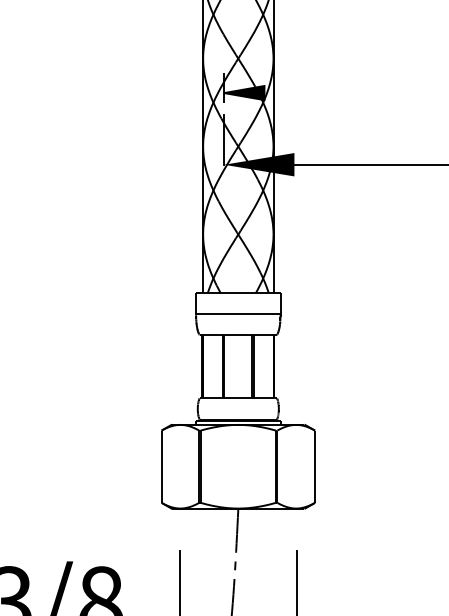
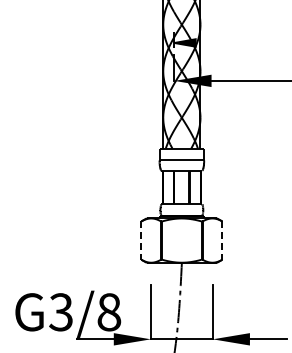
line: (161, 468) -> (141, 241), solid -> dashed
line: (315, 468) -> (222, 241), solid -> dashed

